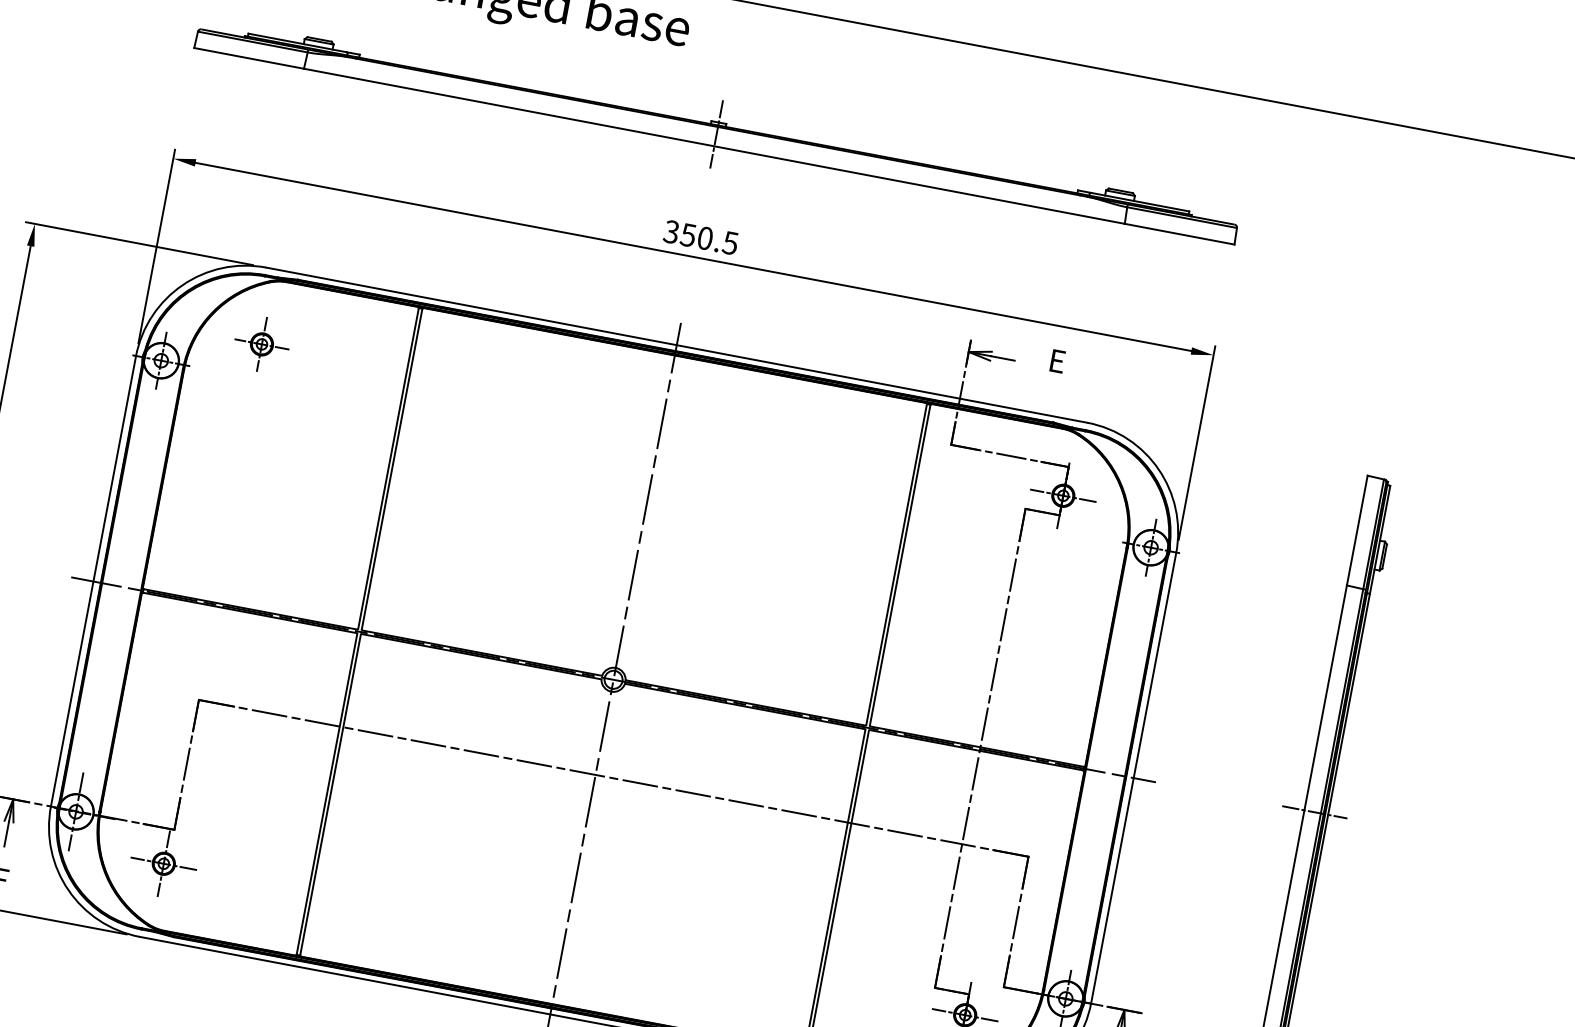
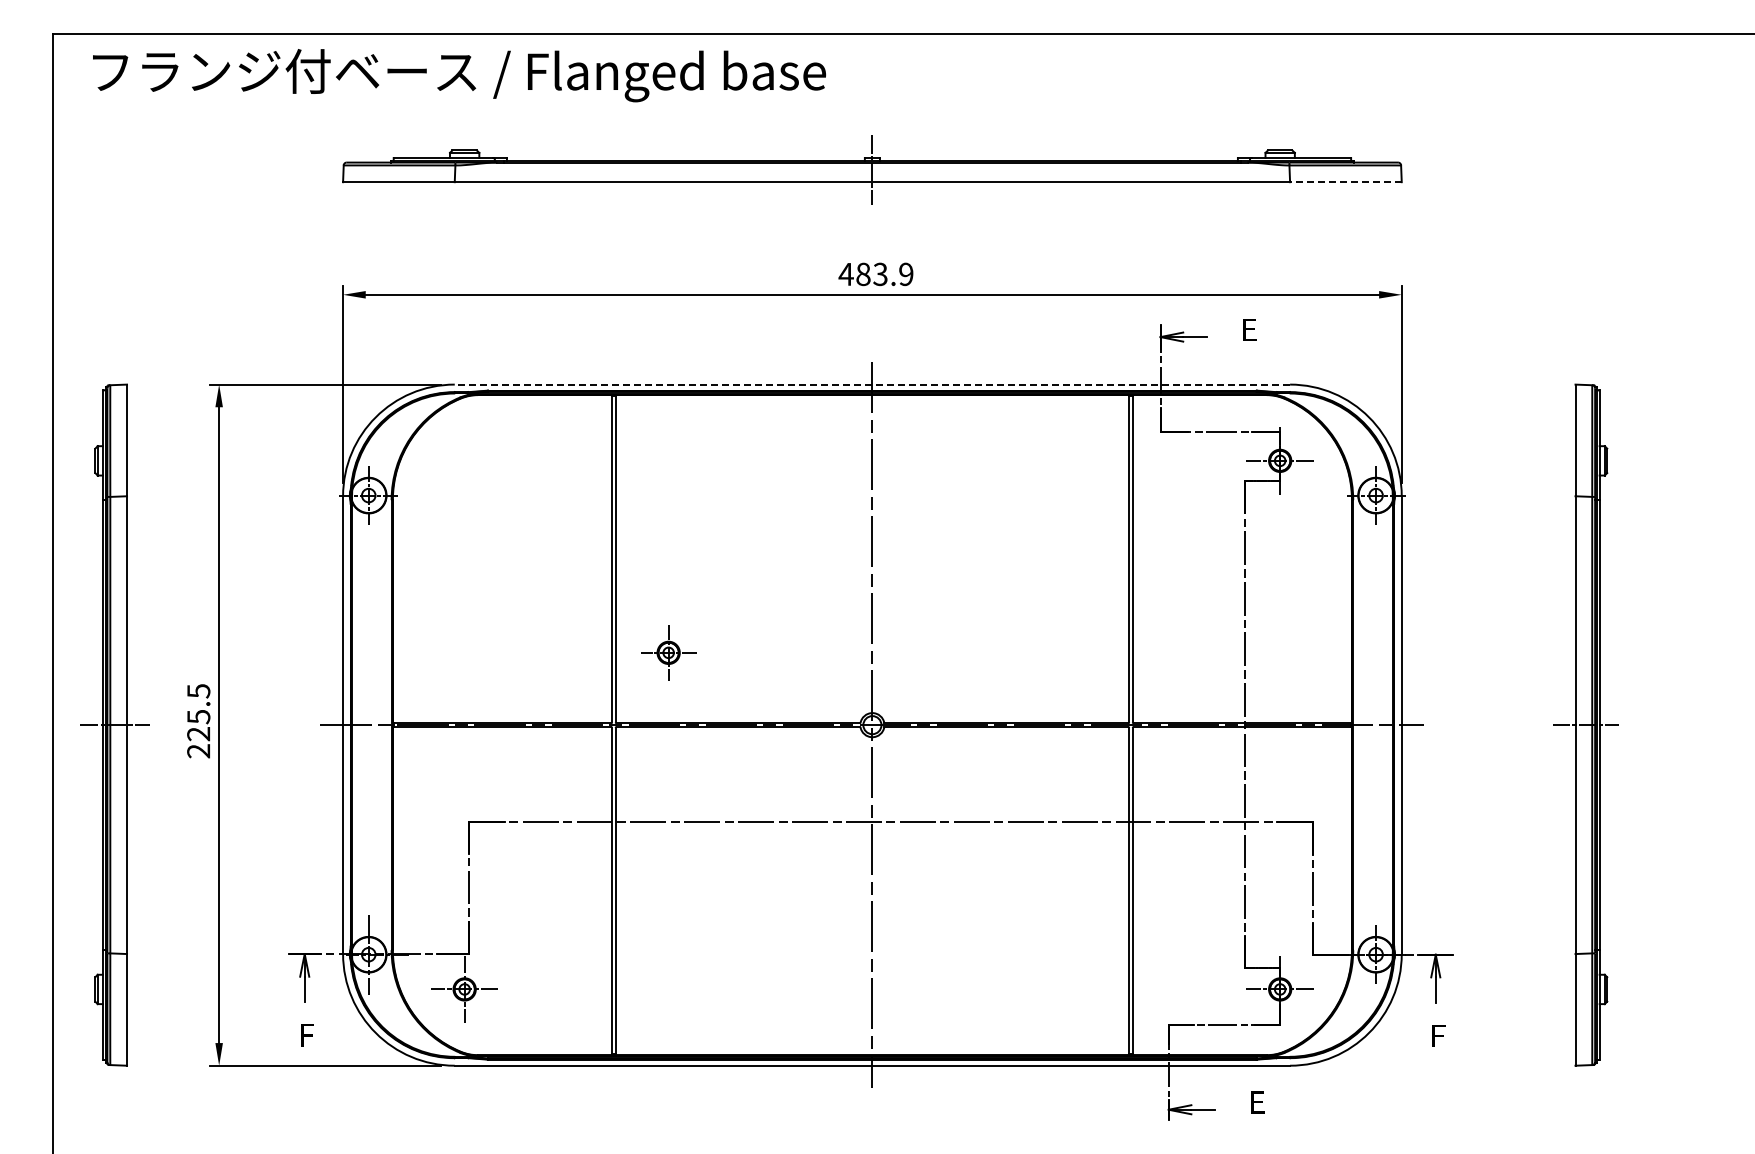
line: (1179, 234) -> (1345, 182), solid -> dashed
text: (700, 237) -> (875, 274), 350.5 -> 483.9
part: (261, 344) -> (668, 652), moved
line: (676, 345) -> (872, 384), solid -> dashed

